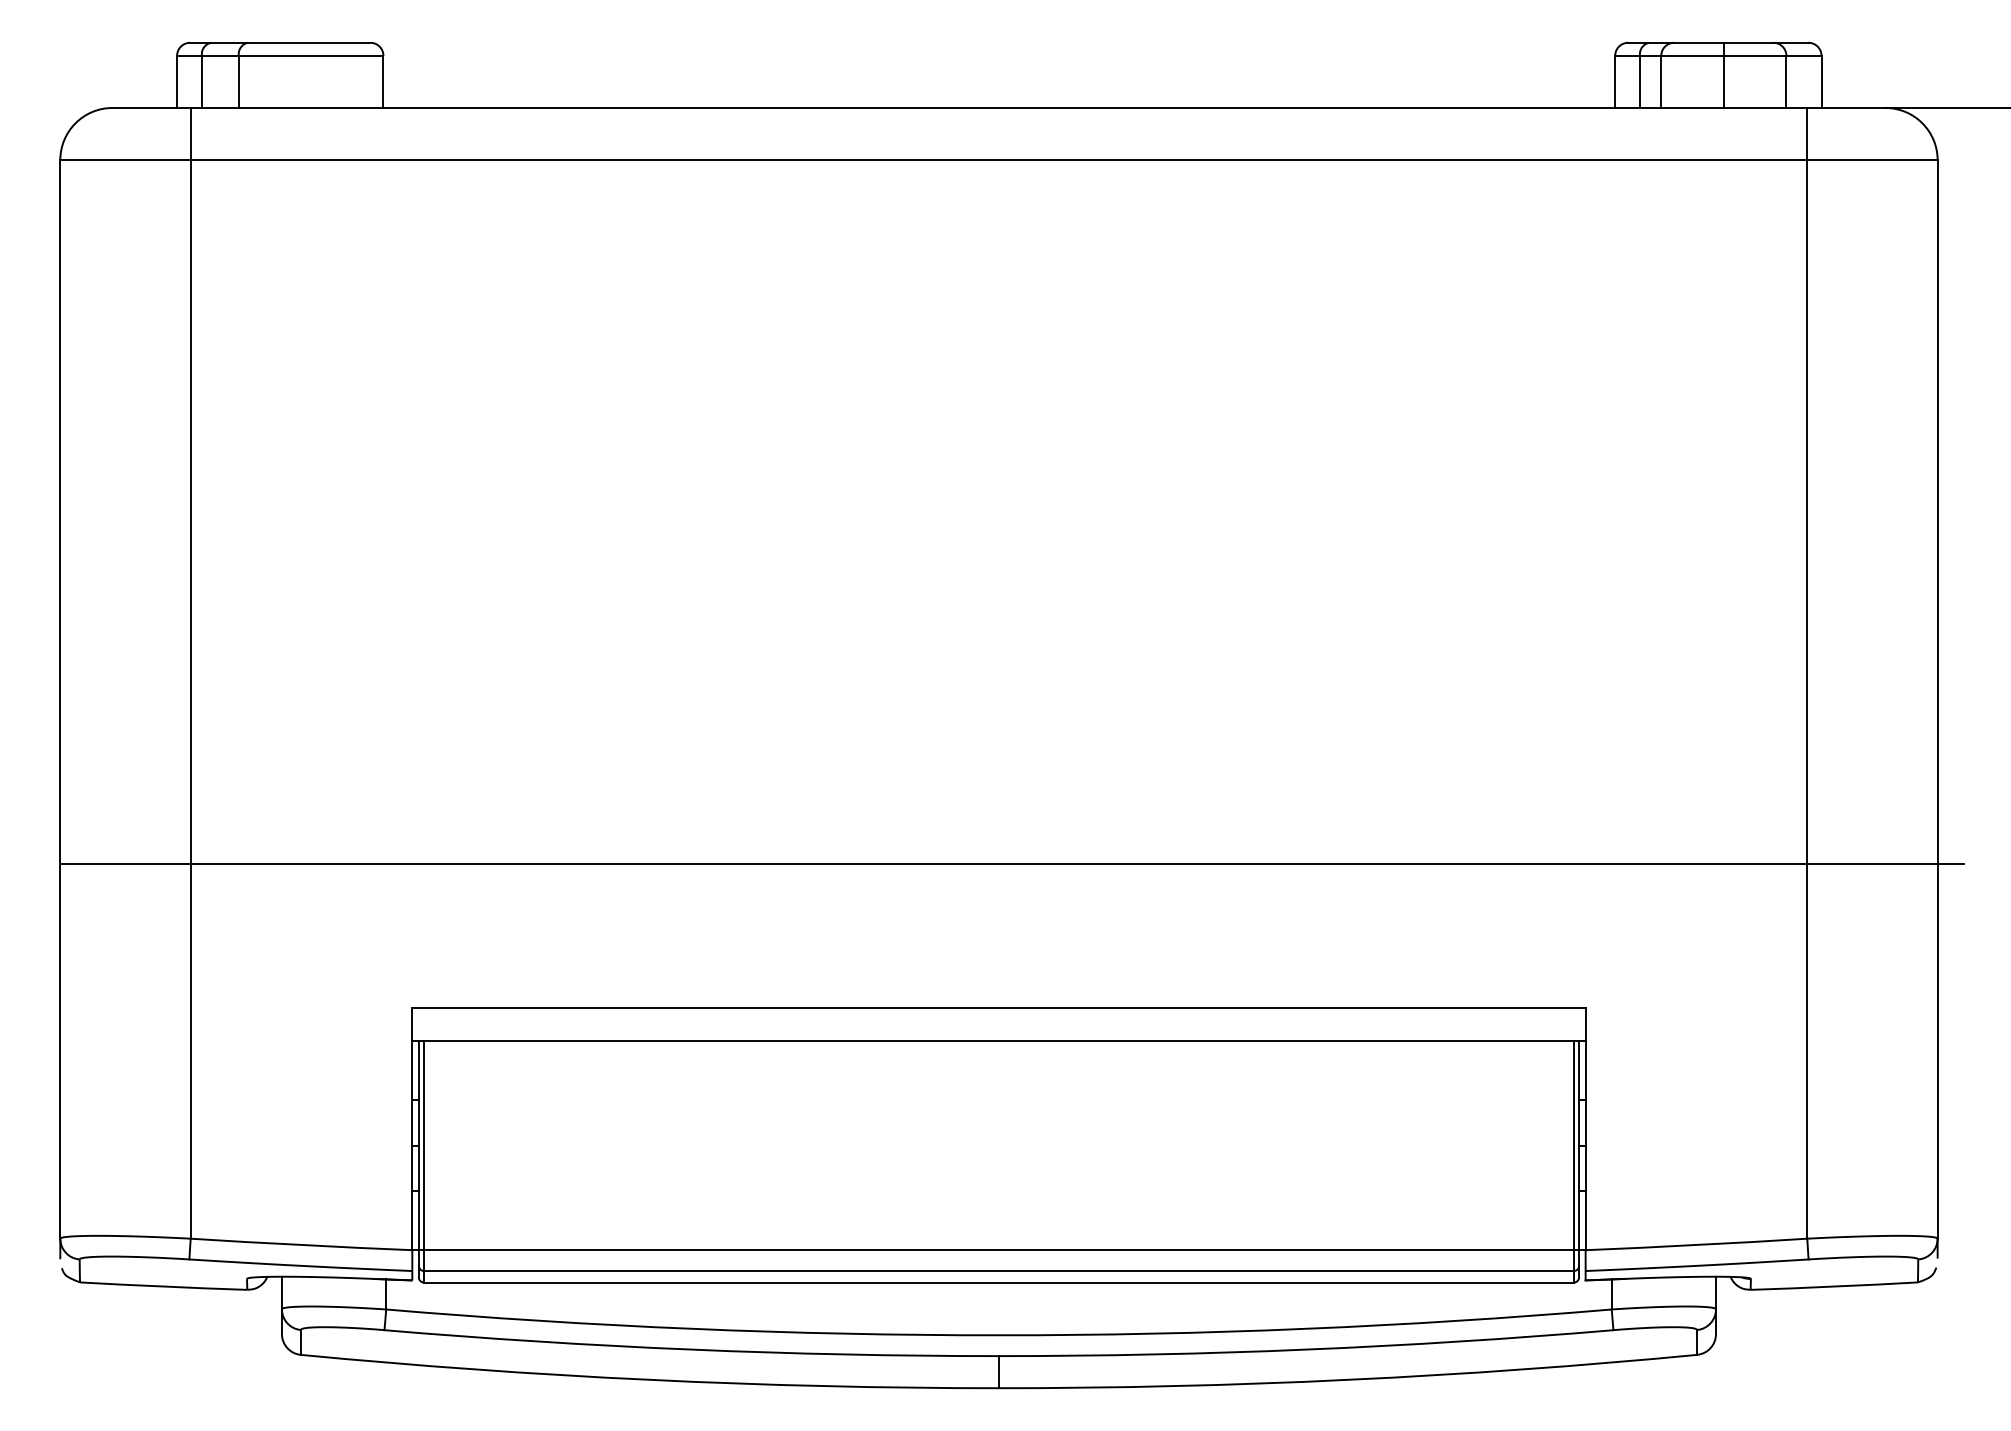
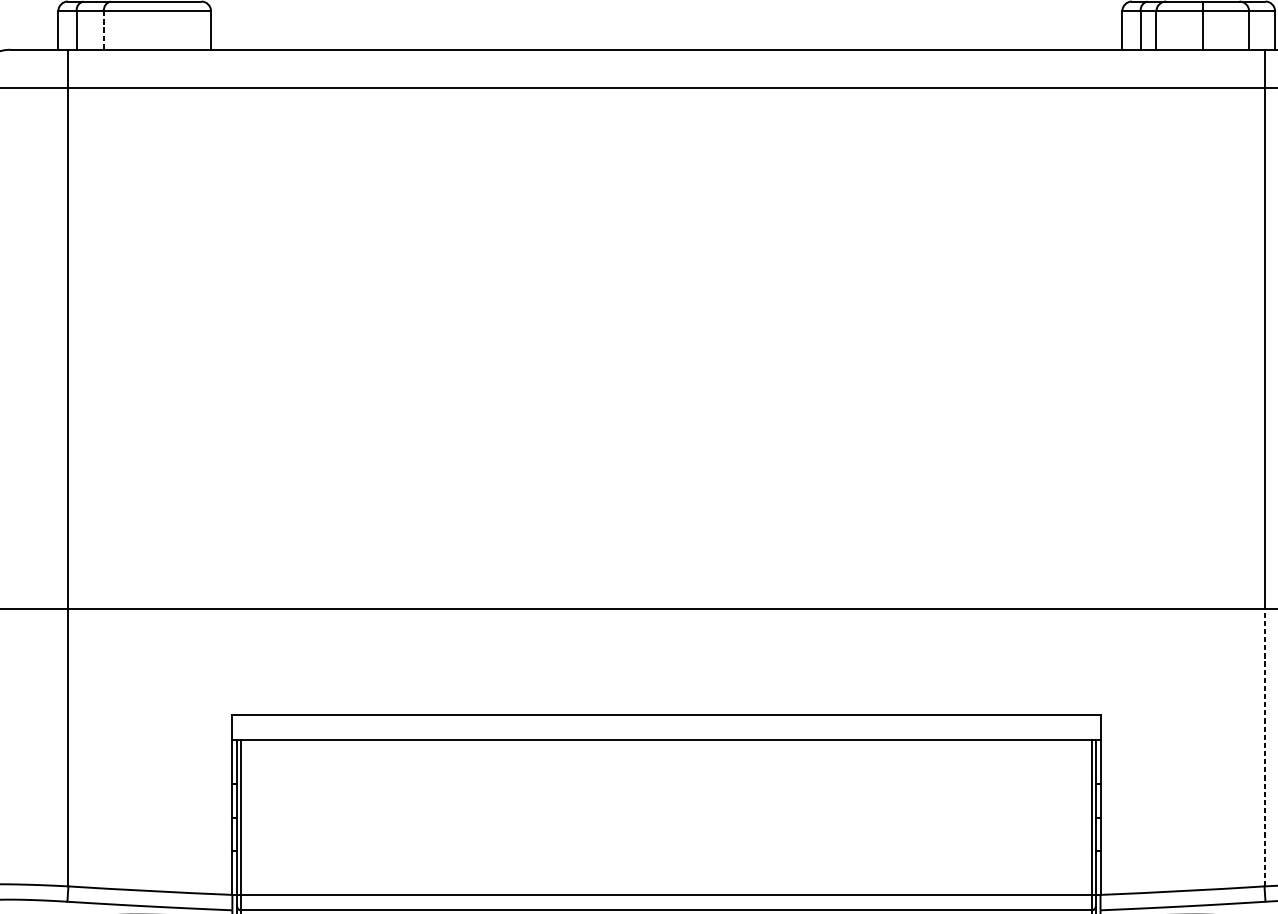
line: (238, 82) -> (103, 30), solid -> dashed
line: (1807, 1050) -> (1264, 747), solid -> dashed

